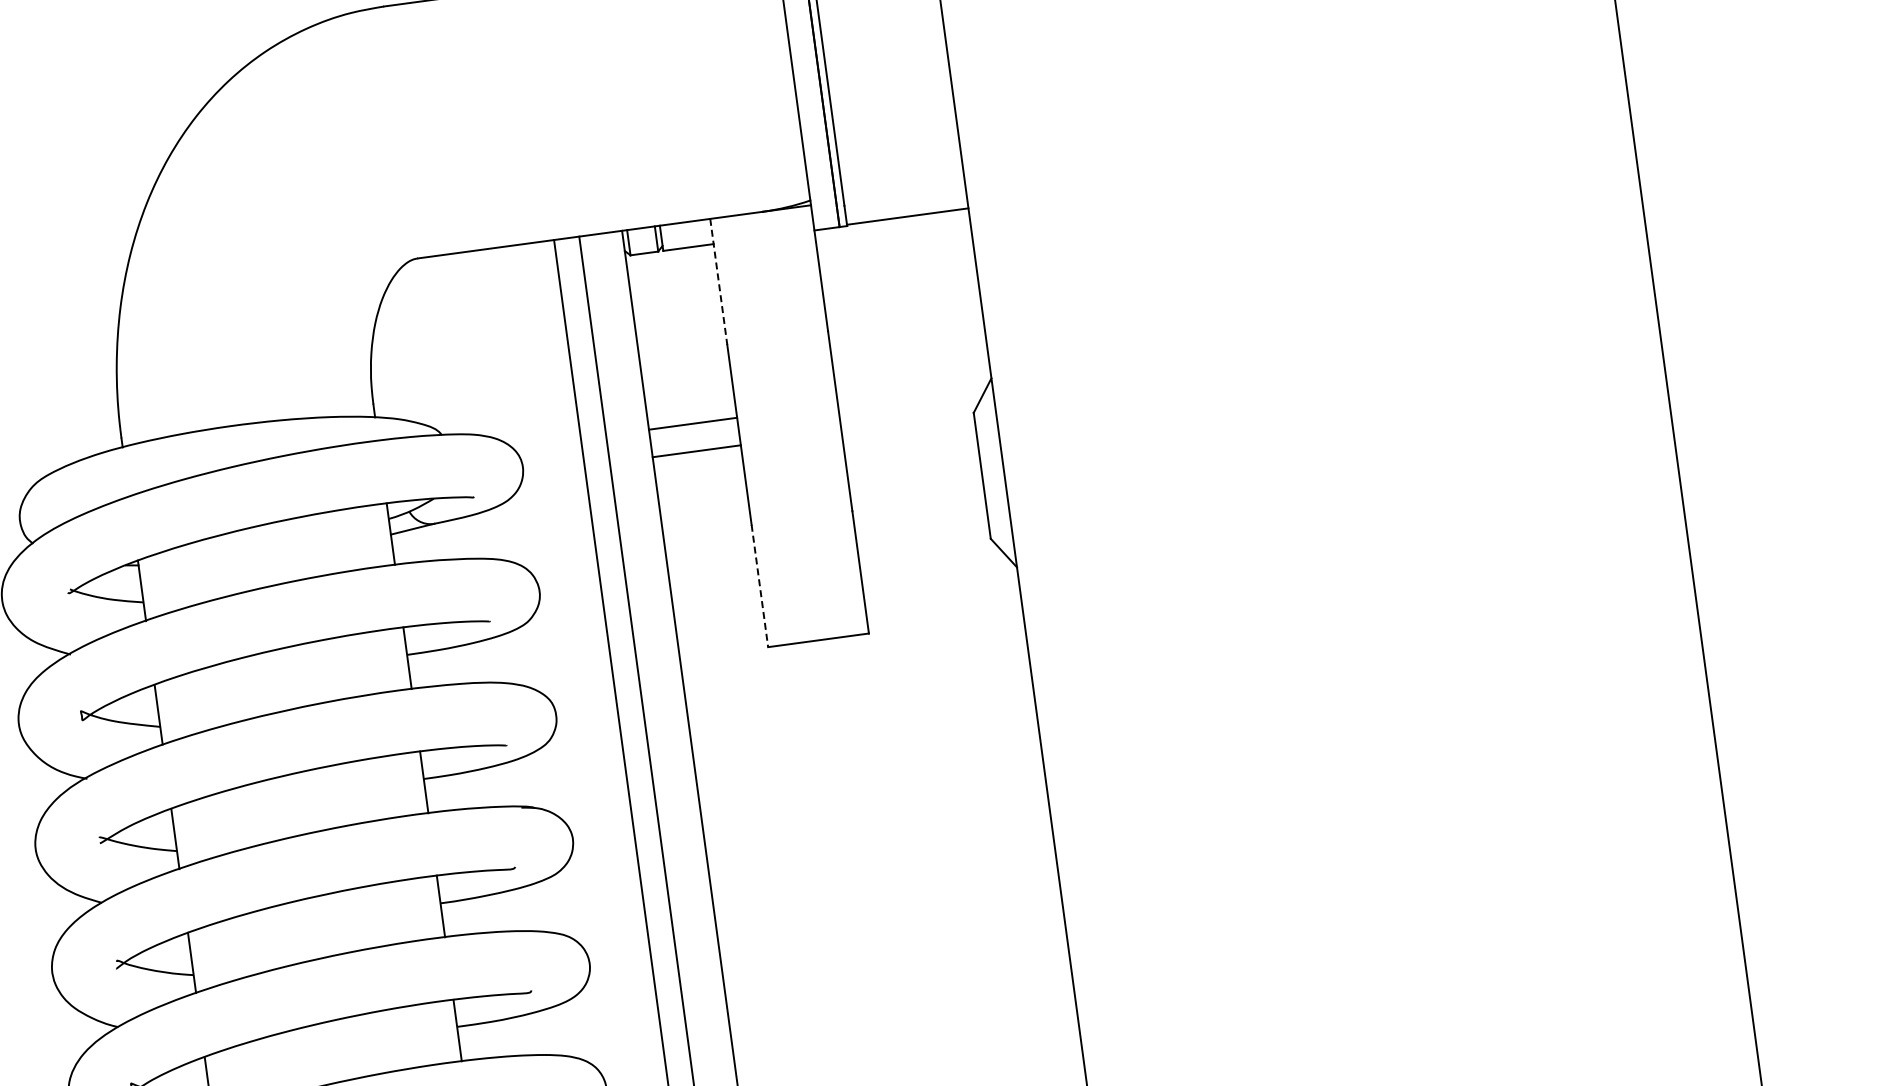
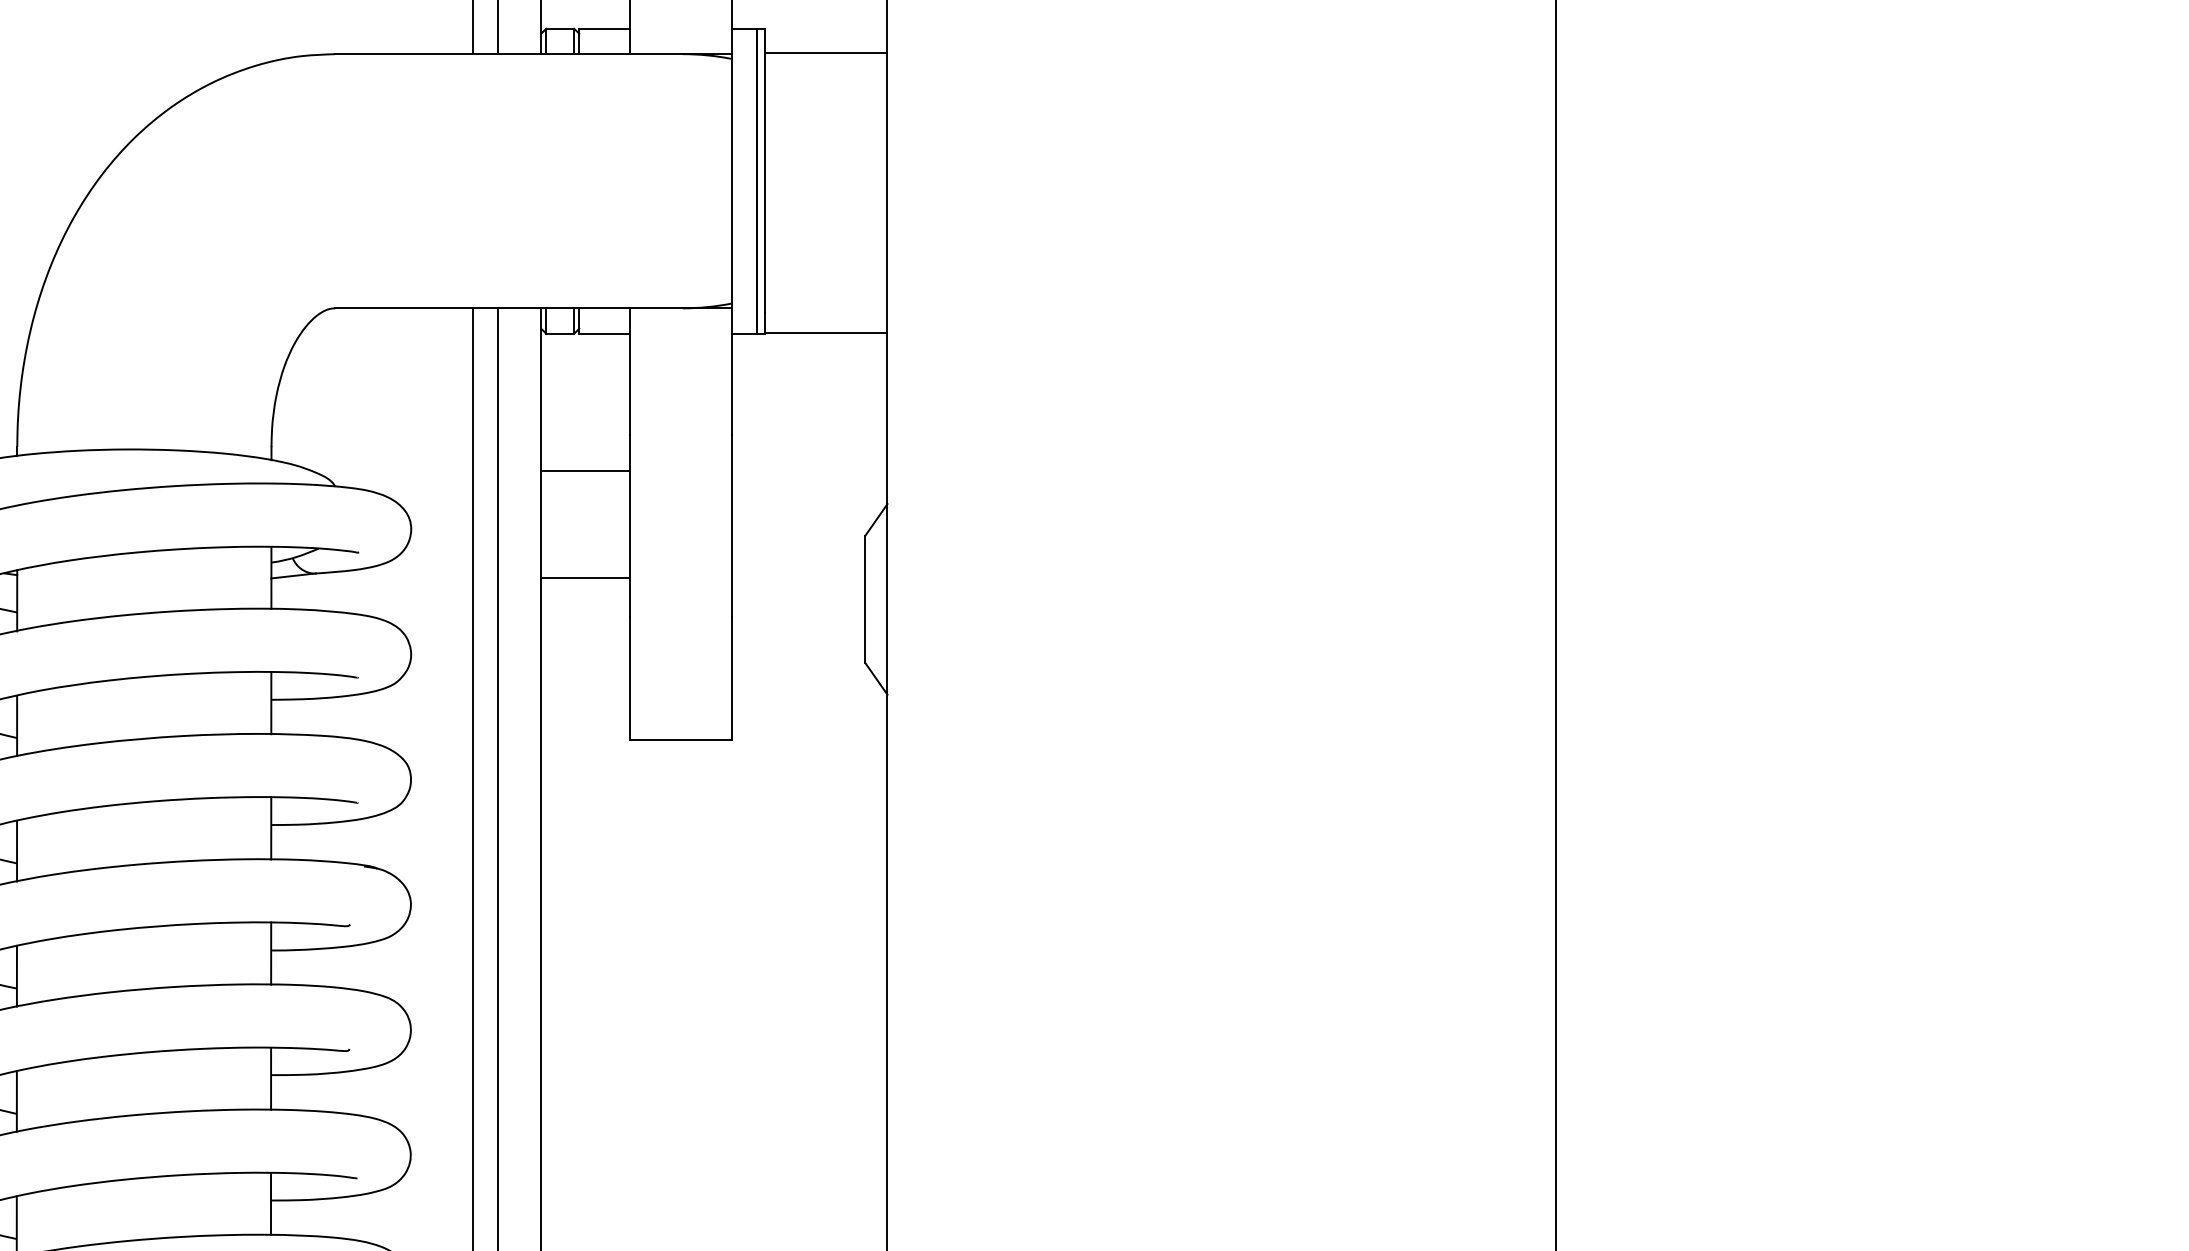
line: (719, 281) -> (630, 371), dashed -> solid
line: (692, 424) -> (585, 471), moved
line: (696, 450) -> (585, 577), moved
line: (760, 585) -> (630, 678), dashed -> solid

